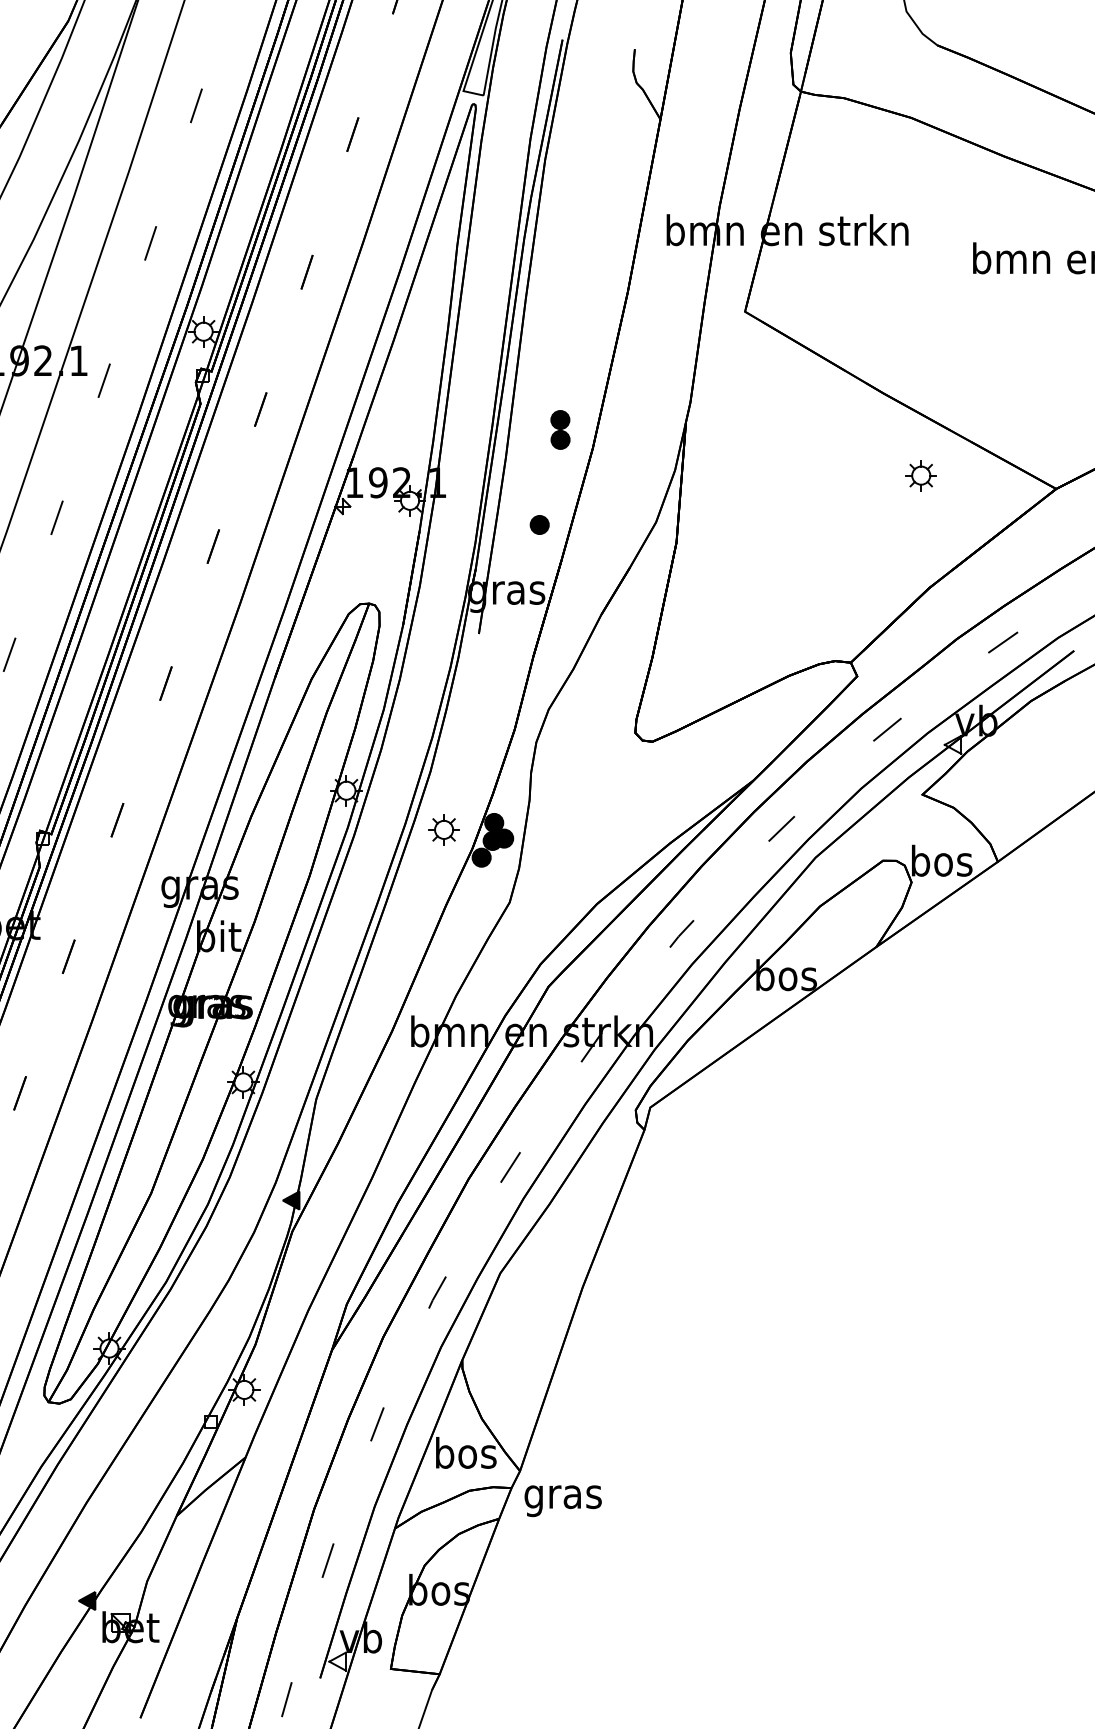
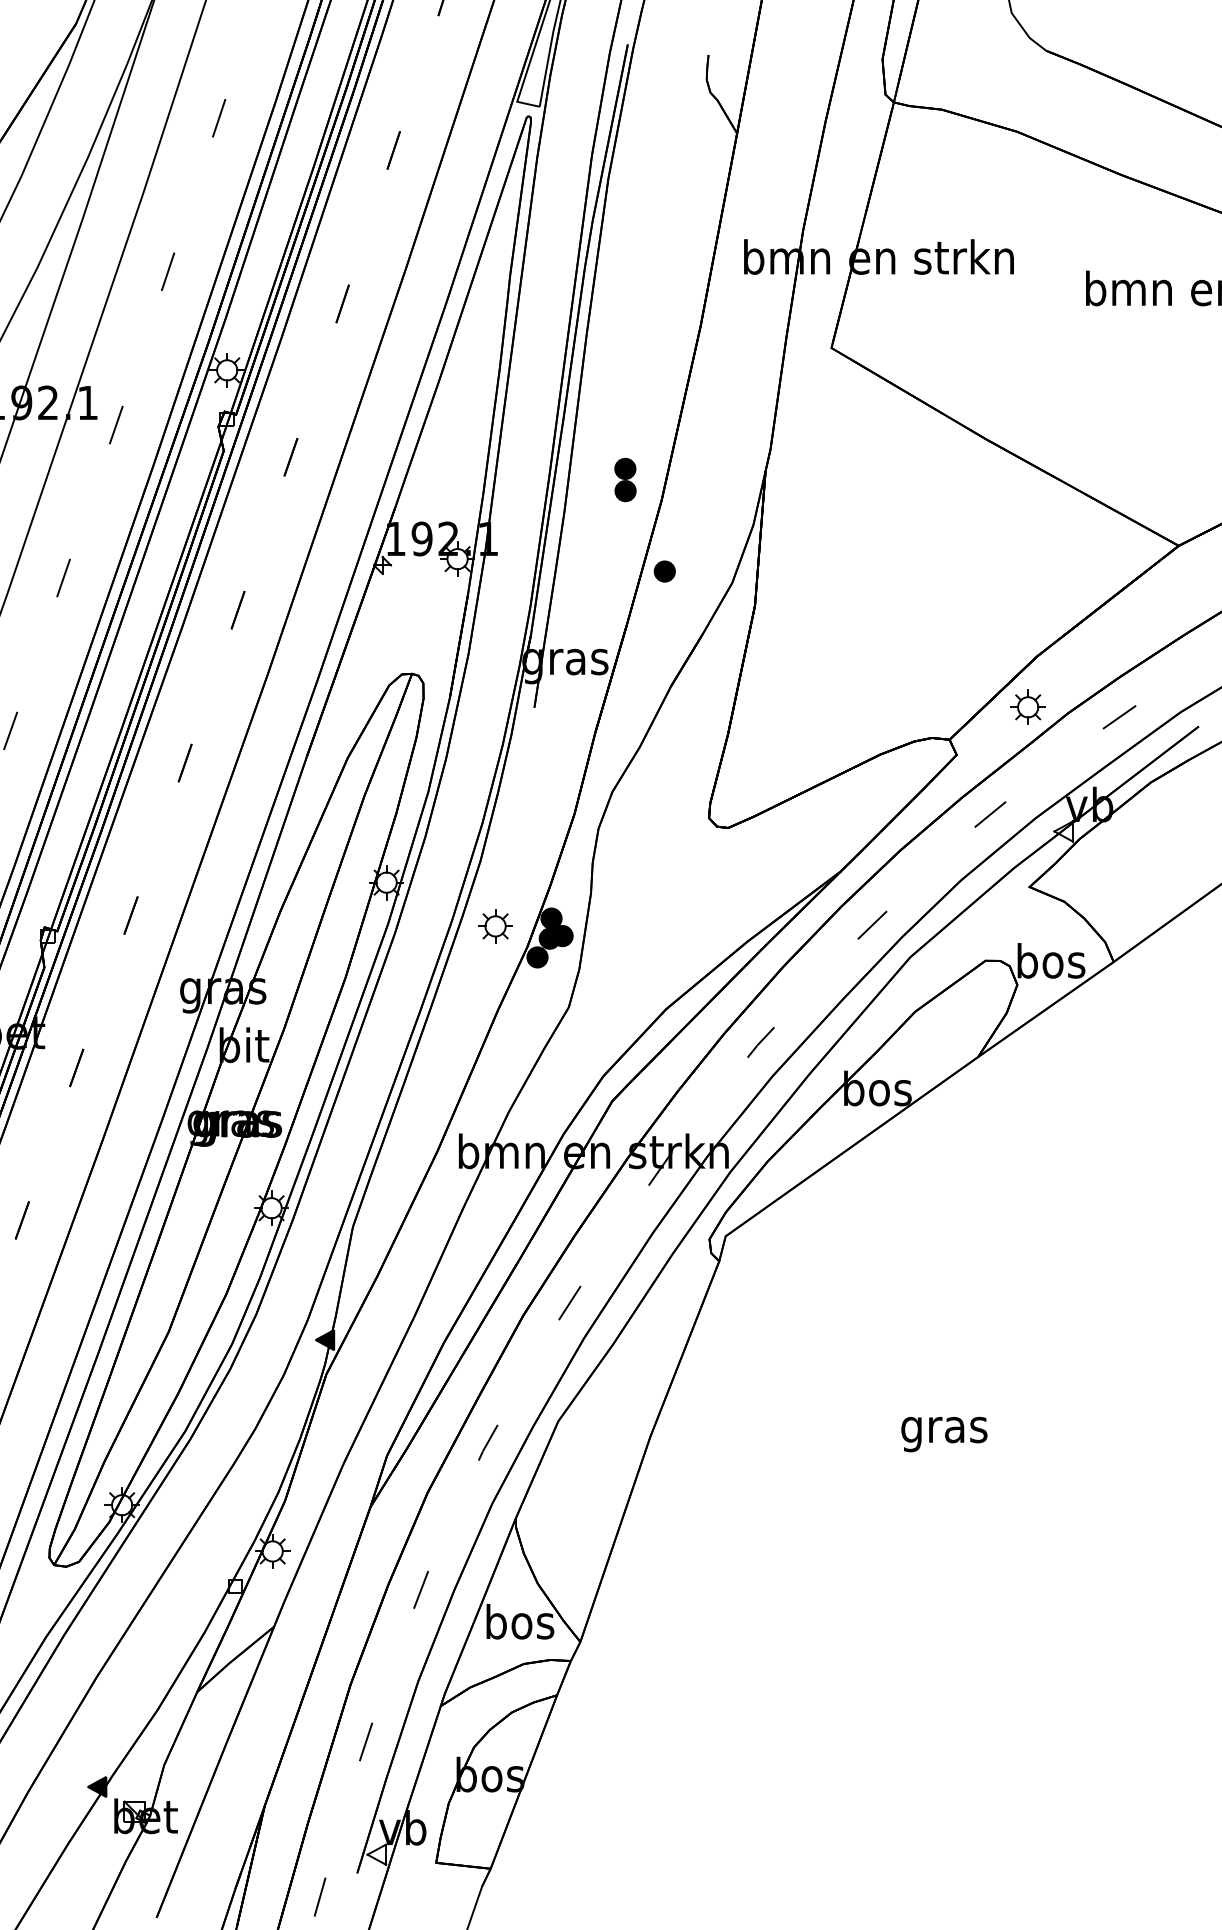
part: (920, 475) -> (1027, 707), moved
part: (539, 524) -> (664, 571), moved
text: (562, 1501) -> (943, 1434), moved

